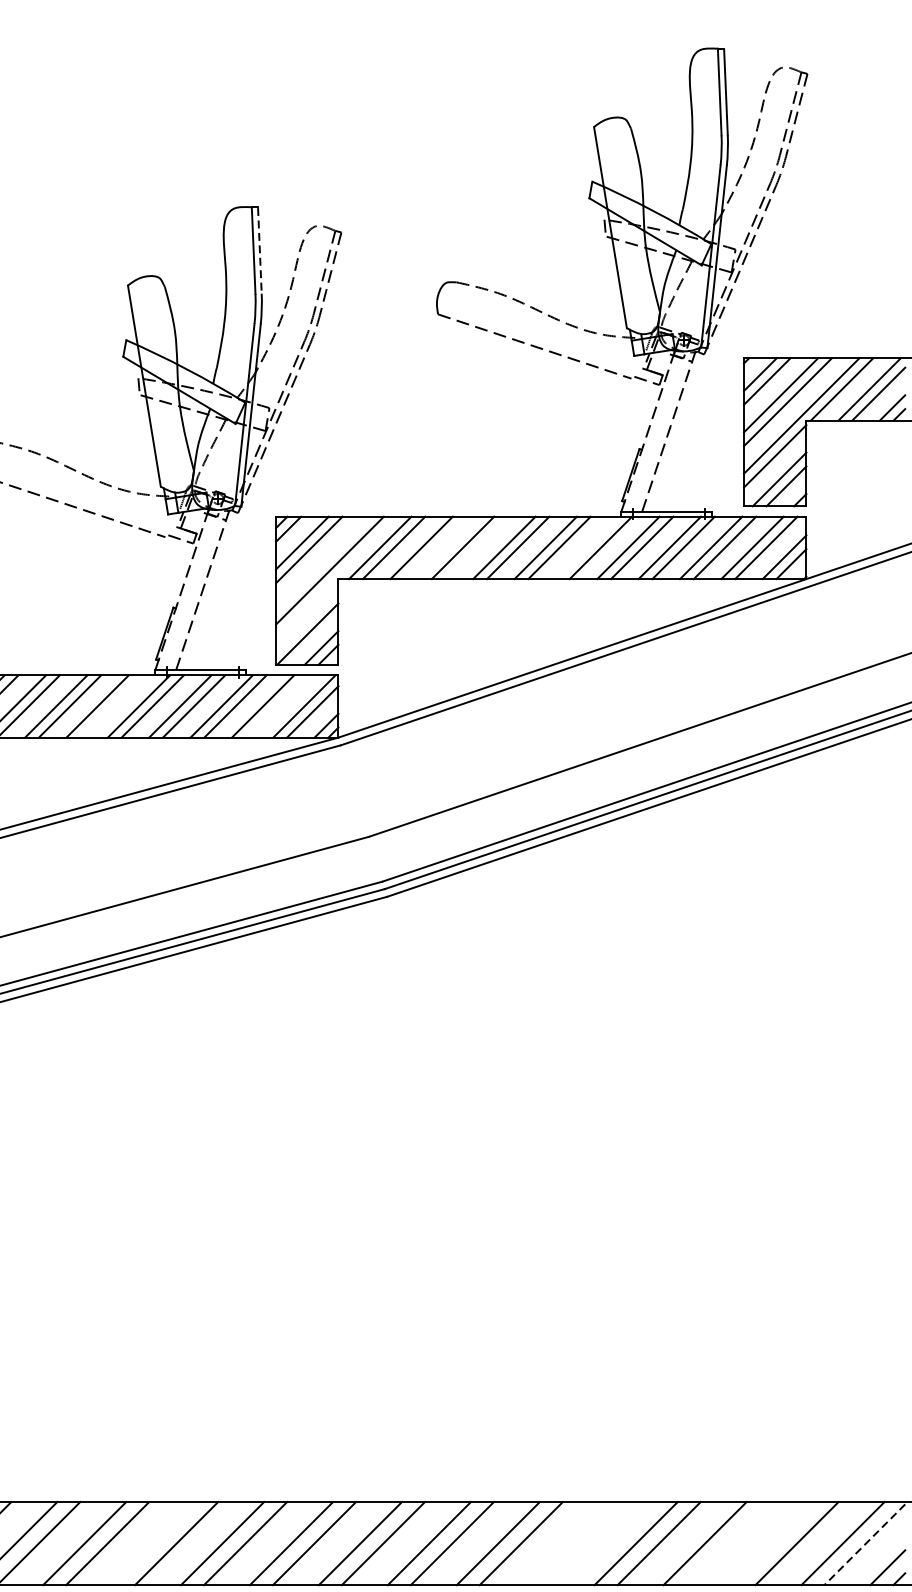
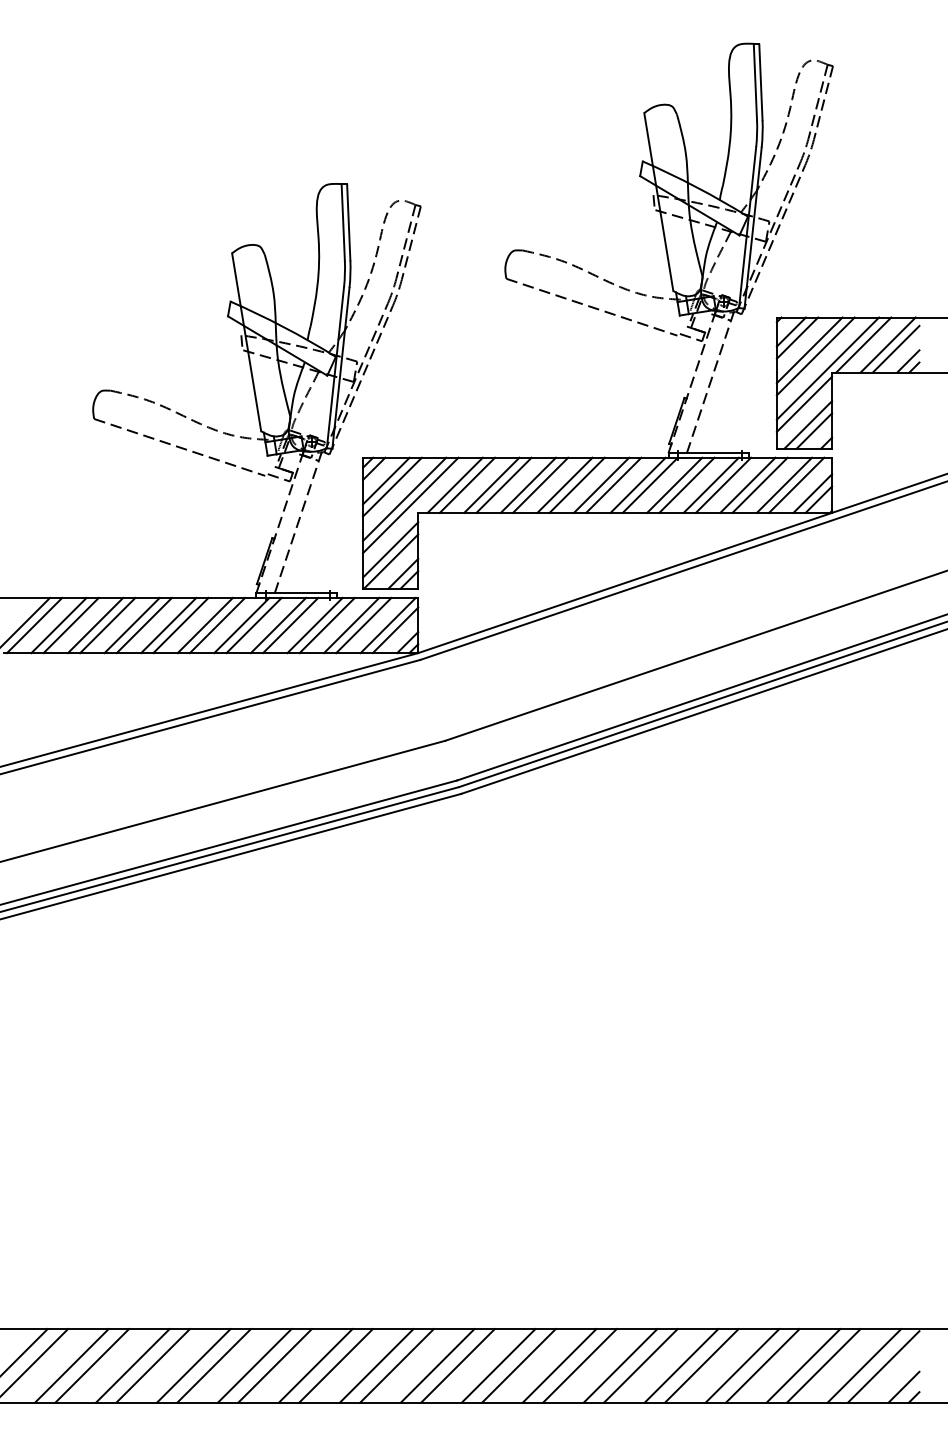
line: (259, 250) -> (348, 222), dashed -> solid
line: (434, 546) -> (503, 484), added
line: (476, 546) -> (540, 484), added
line: (586, 546) -> (637, 484), added
line: (322, 562) -> (404, 498), added
line: (307, 620) -> (390, 549), added
line: (111, 706) -> (217, 625), added
line: (276, 706) -> (363, 625), added
line: (153, 1543) -> (254, 1365), added
line: (567, 1543) -> (620, 1365), added
line: (589, 1543) -> (640, 1365), added
line: (727, 1543) -> (762, 1365), added
line: (774, 1543) -> (803, 1365), added
line: (864, 1544) -> (883, 1366), dashed -> solid

